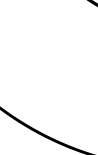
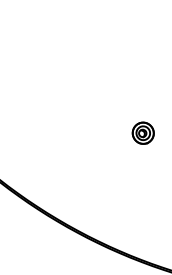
part: (74, 77) -> (142, 133), added

